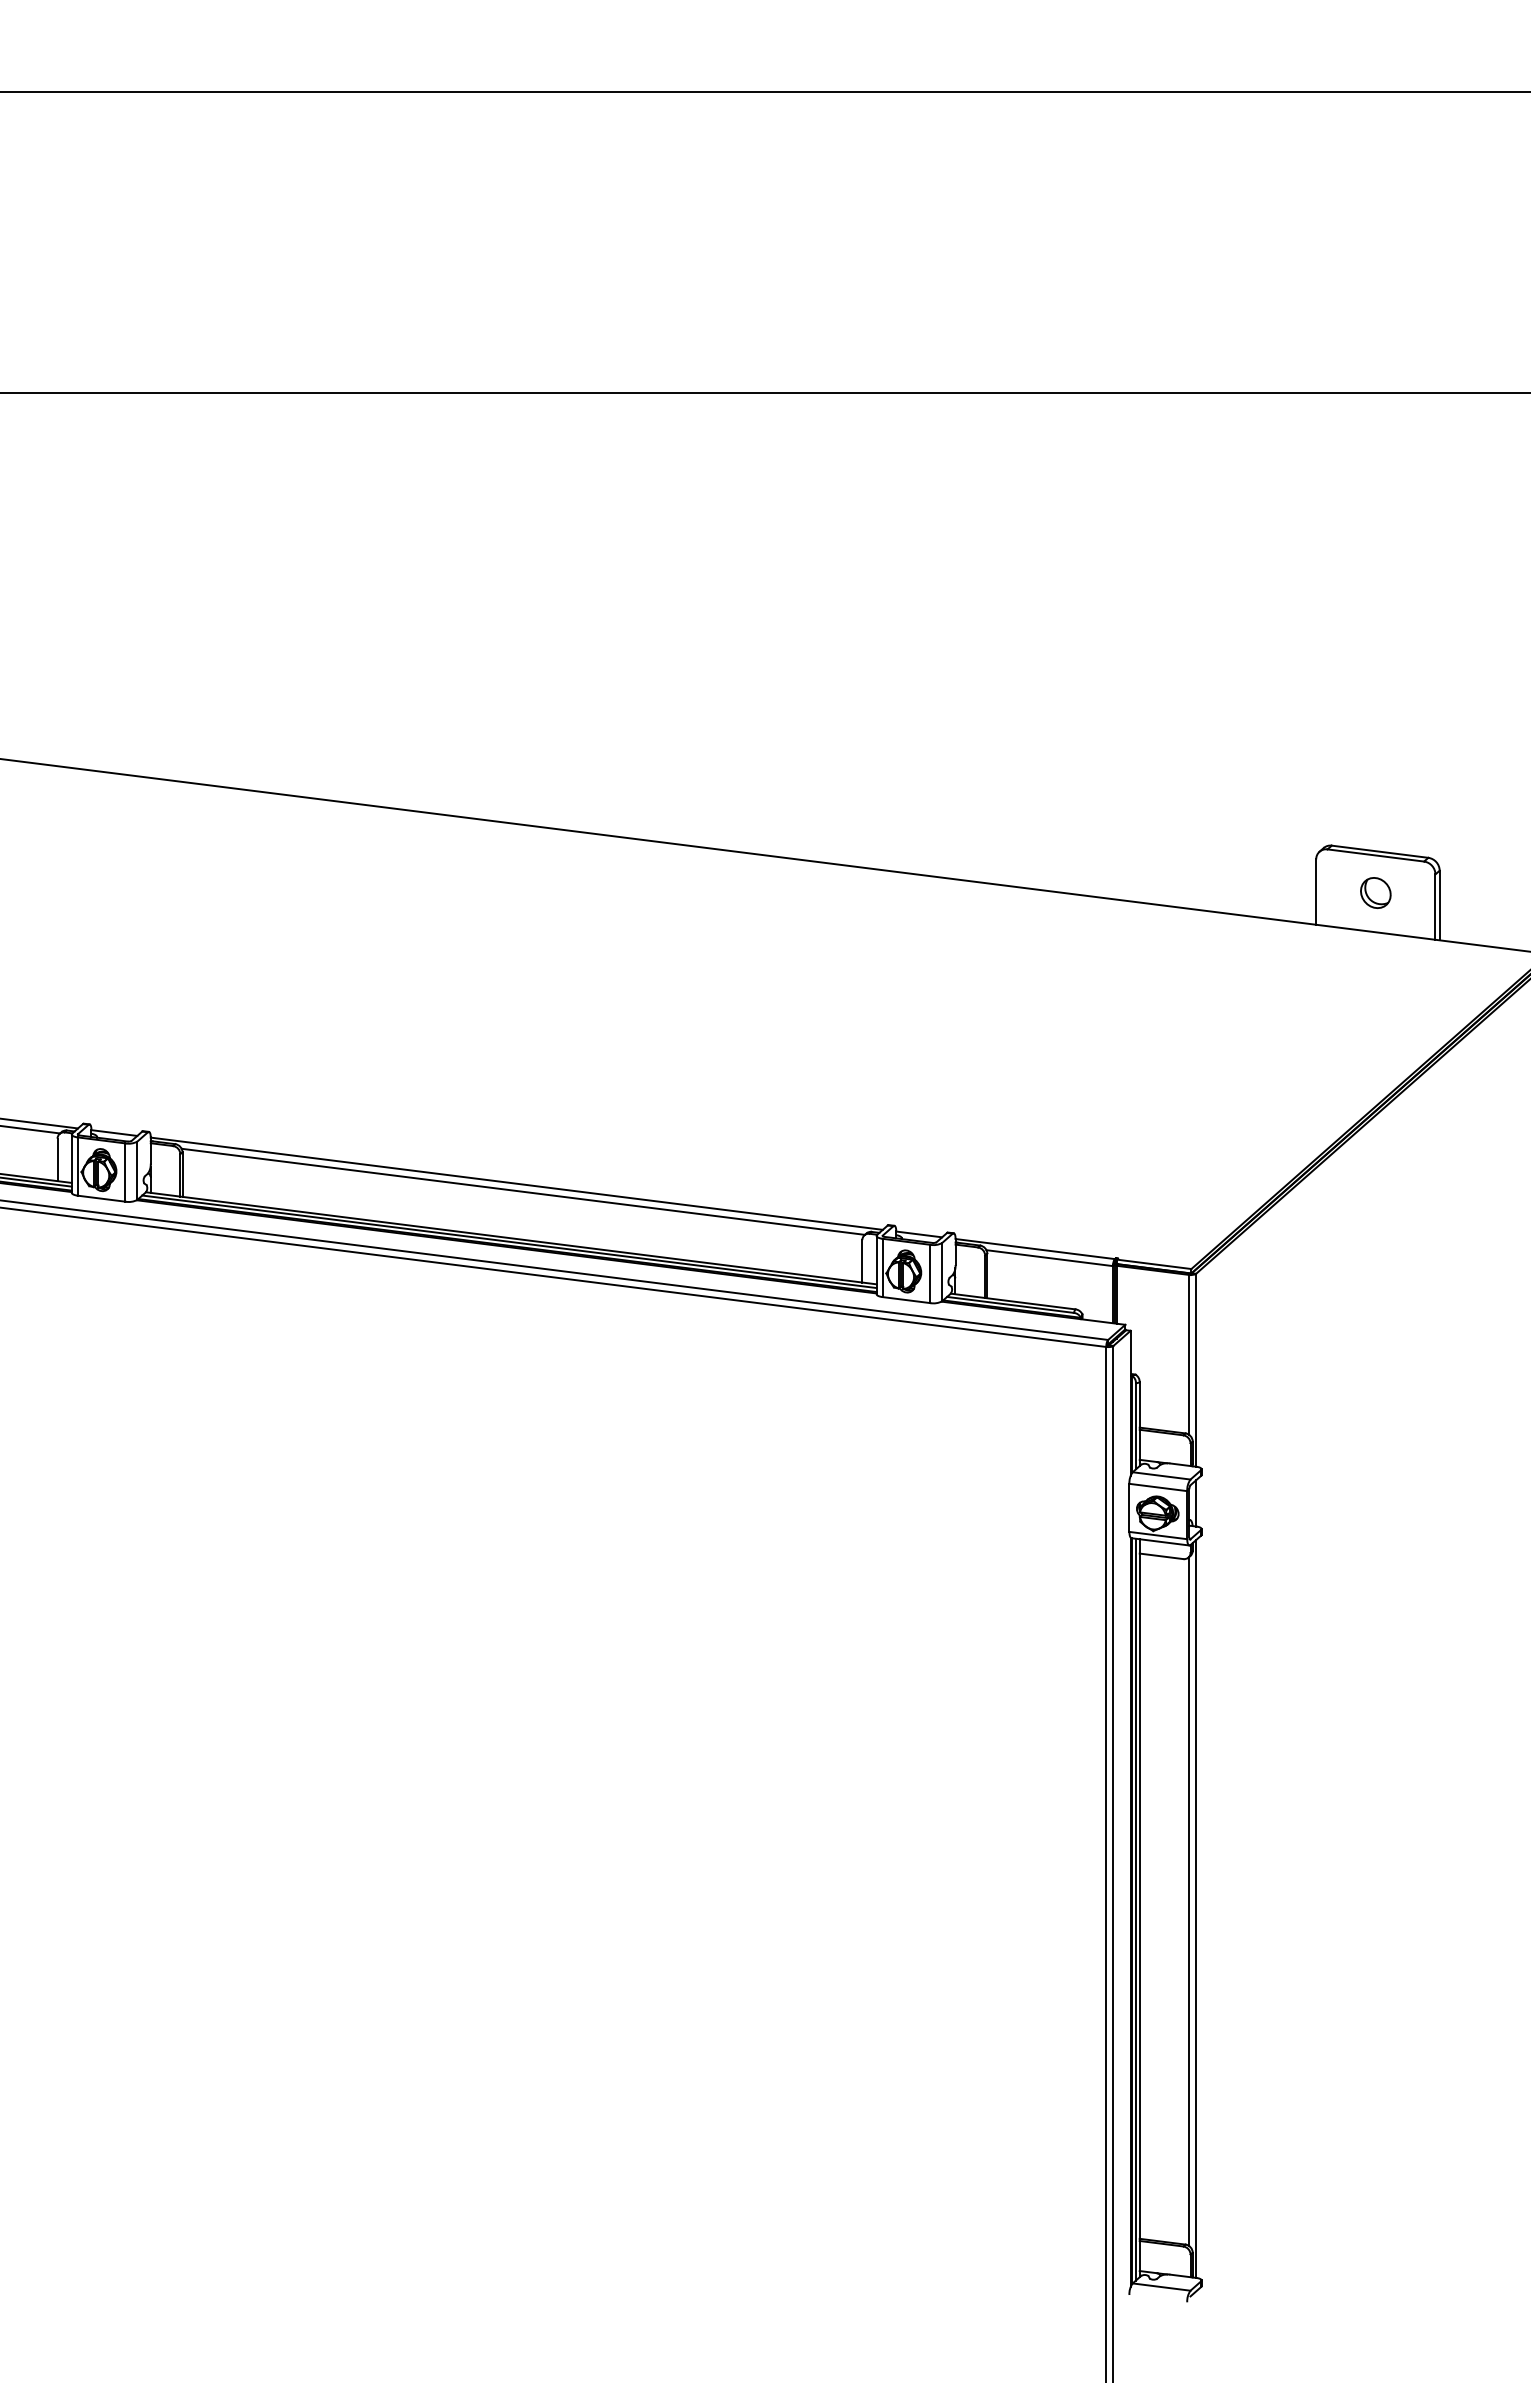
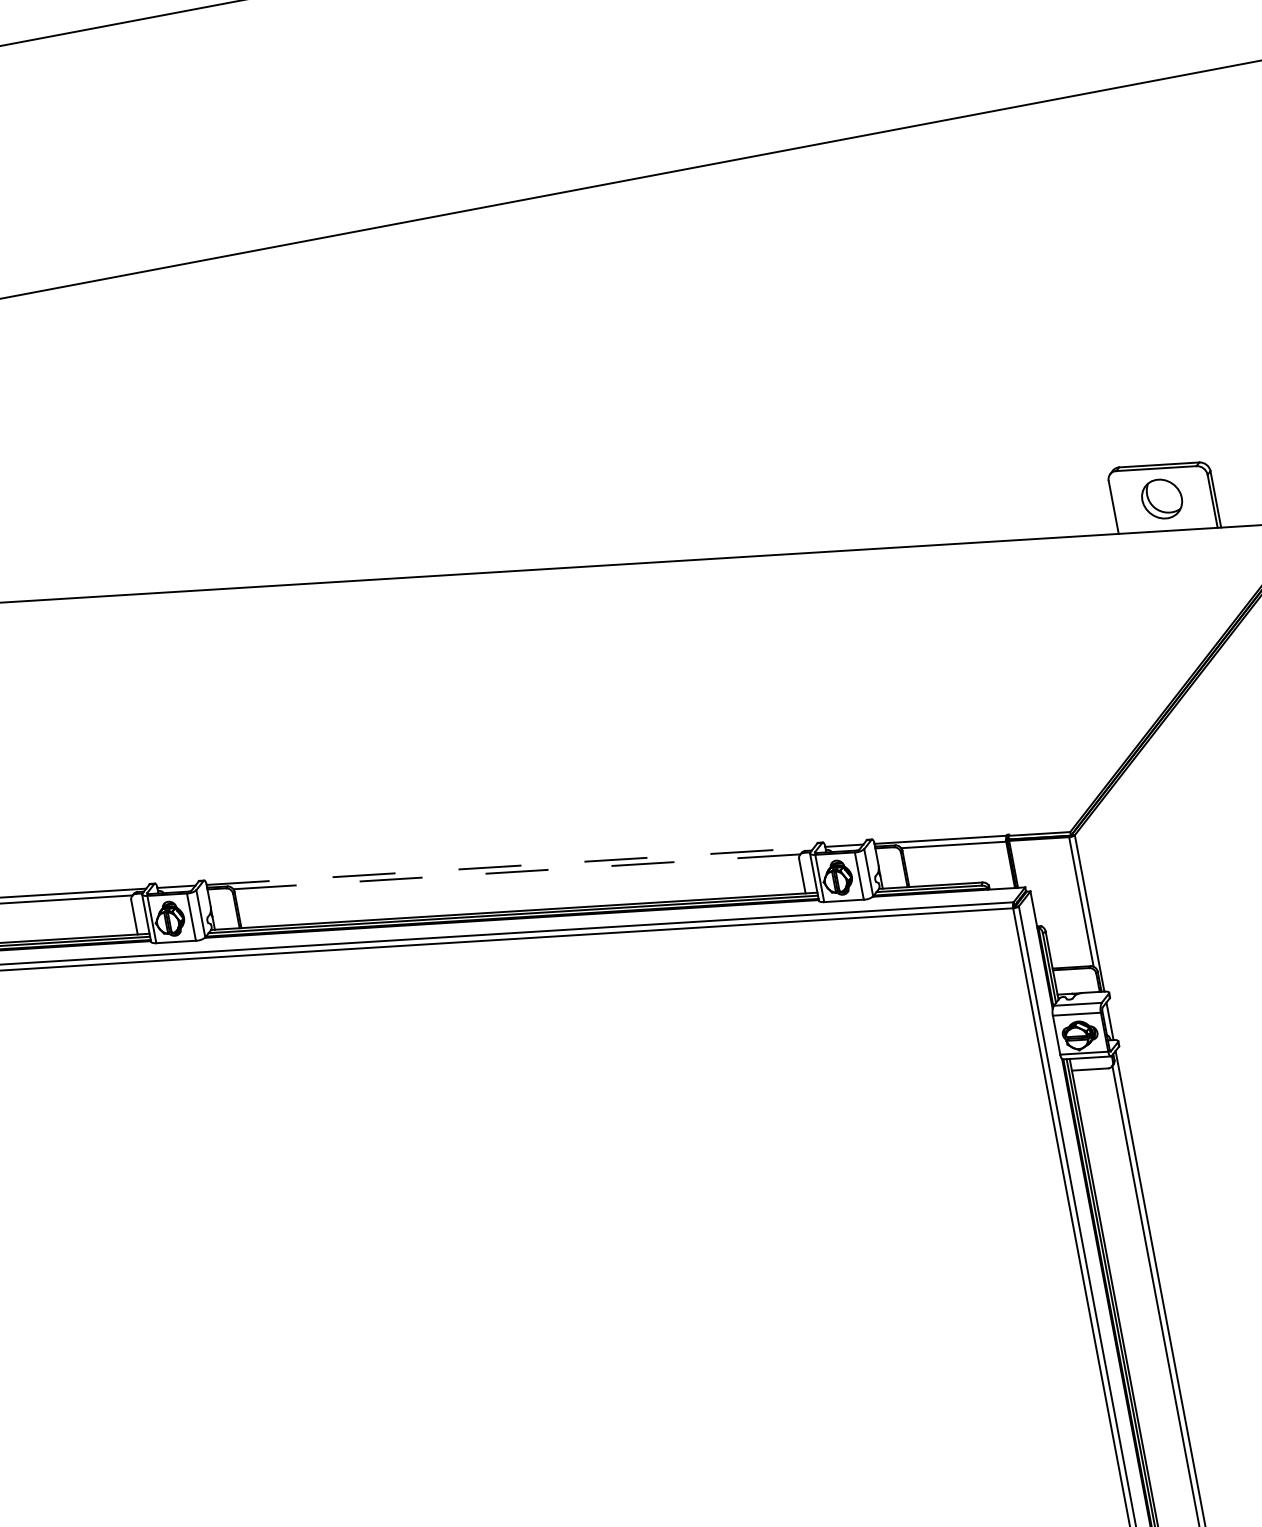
part: (1375, 892) -> (1161, 498), size x1.6
line: (516, 1183) -> (510, 866), solid -> dashed
line: (522, 1191) -> (516, 871), solid -> dashed

